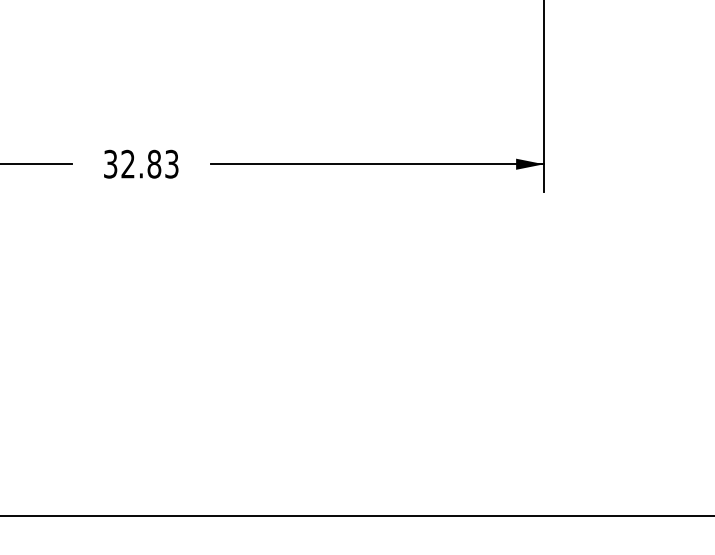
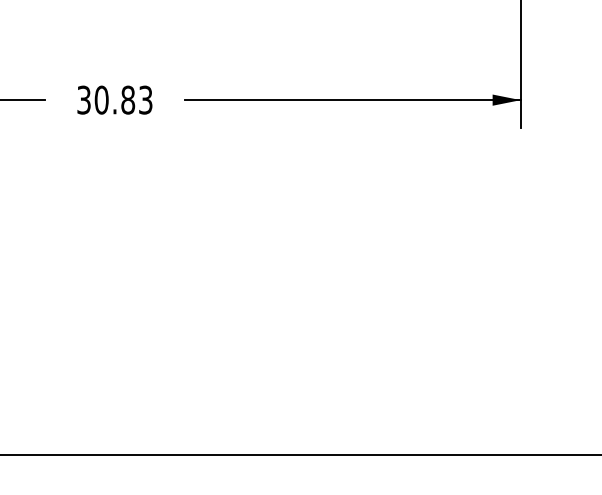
text: (128, 163) -> (102, 99), 32.83 -> 30.83

